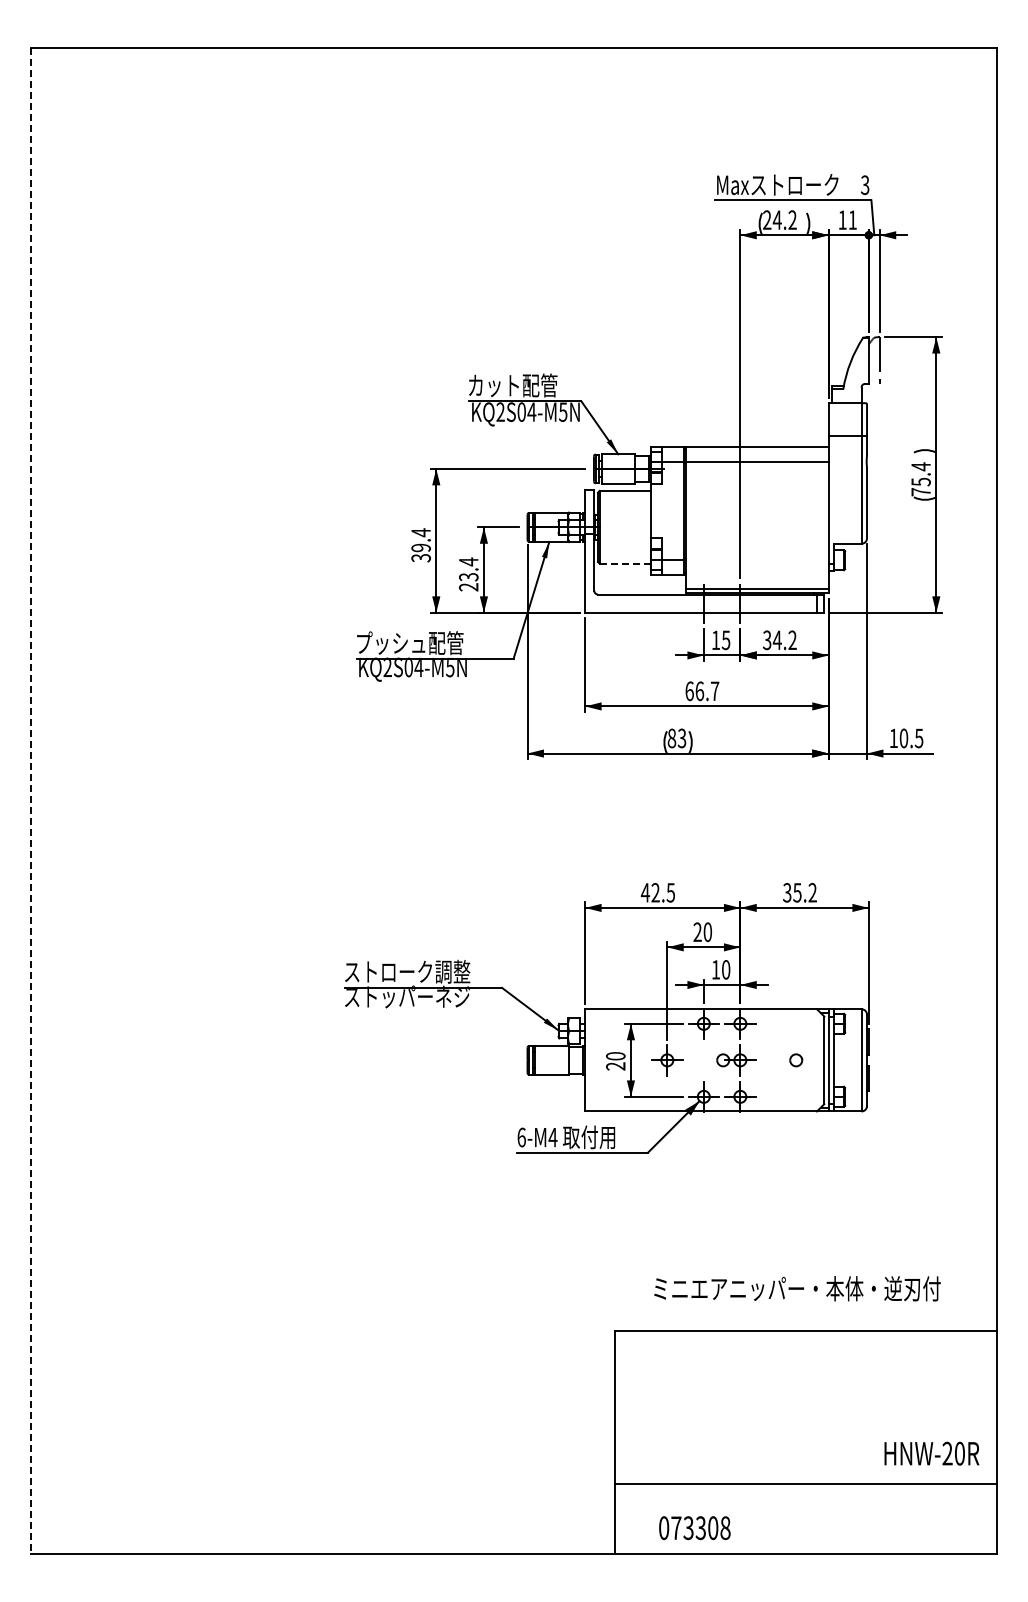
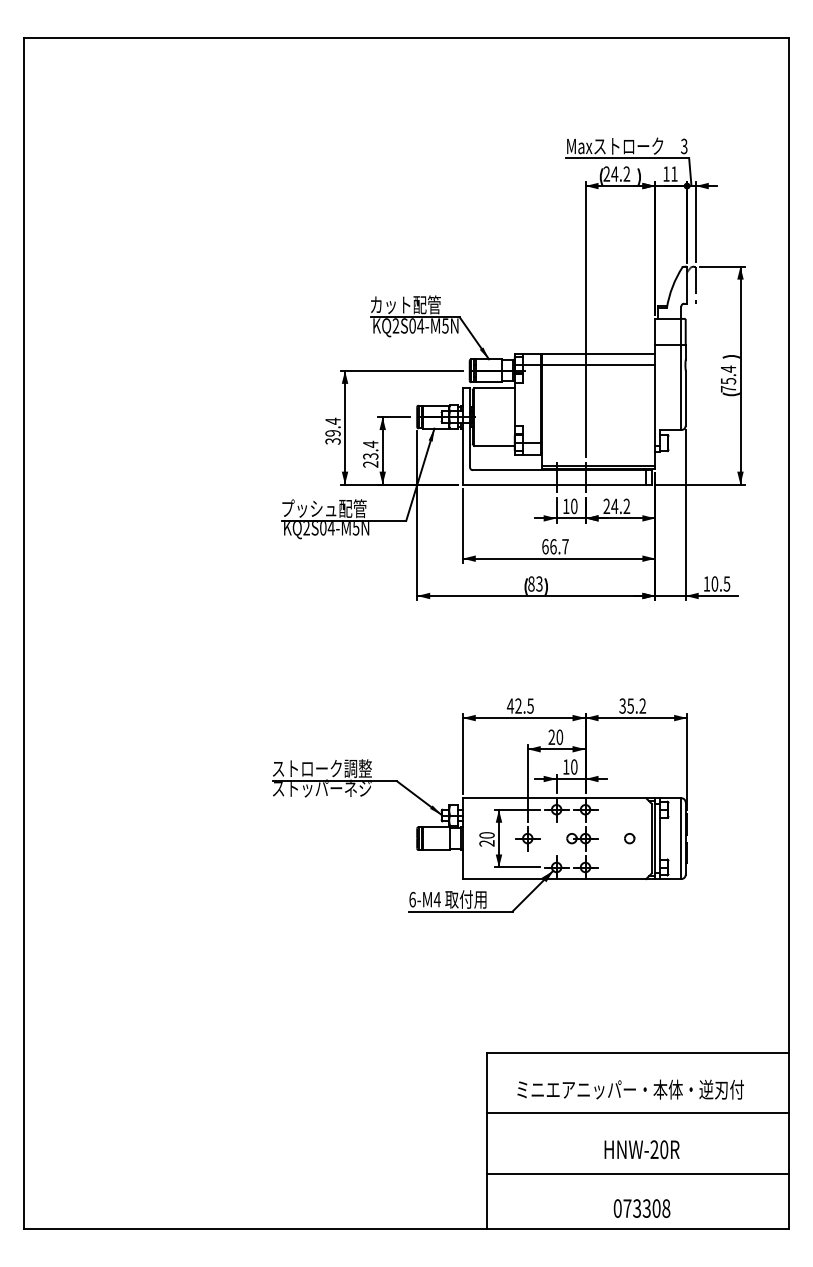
line: (625, 563) -> (494, 445), dashed -> solid
text: (725, 639) -> (573, 505), 15 -> 10
text: (767, 640) -> (606, 506), 34.2 -> 24.2
line: (30, 801) -> (24, 633), dashed -> solid
text: (797, 1288) -> (630, 1089), moved
line: (806, 1407) -> (637, 1113), added
text: (931, 1453) -> (641, 1149), moved
text: (694, 1528) -> (641, 1208), moved

